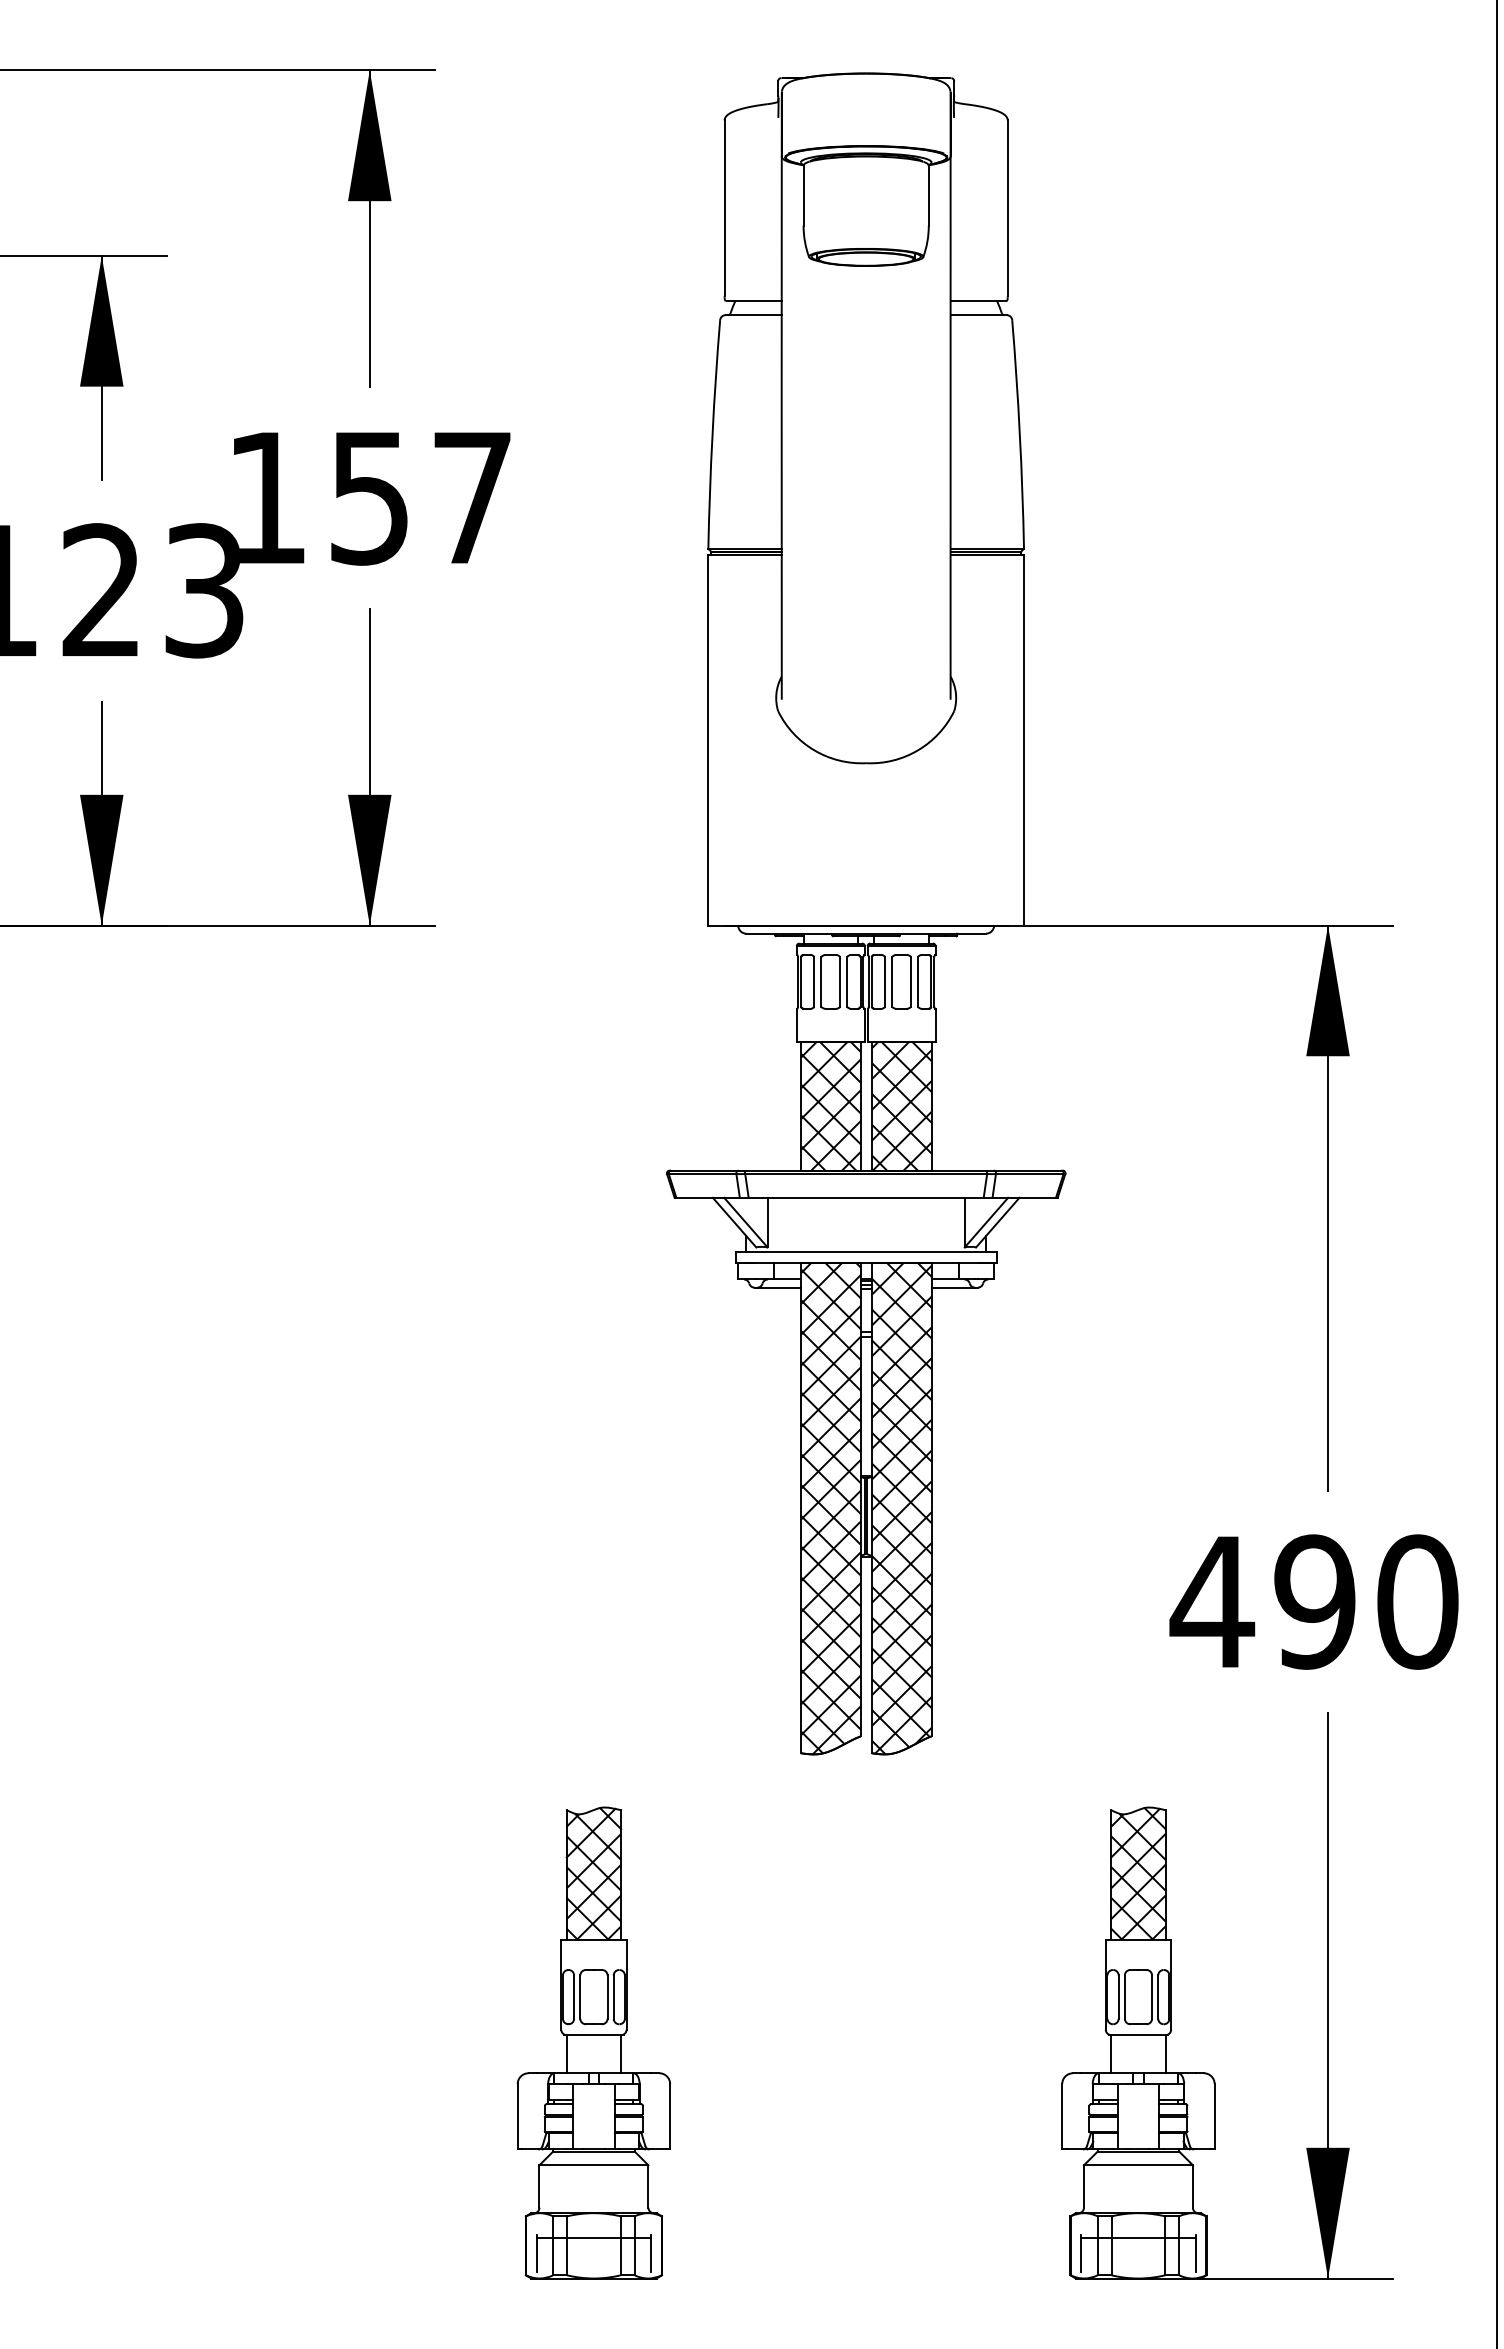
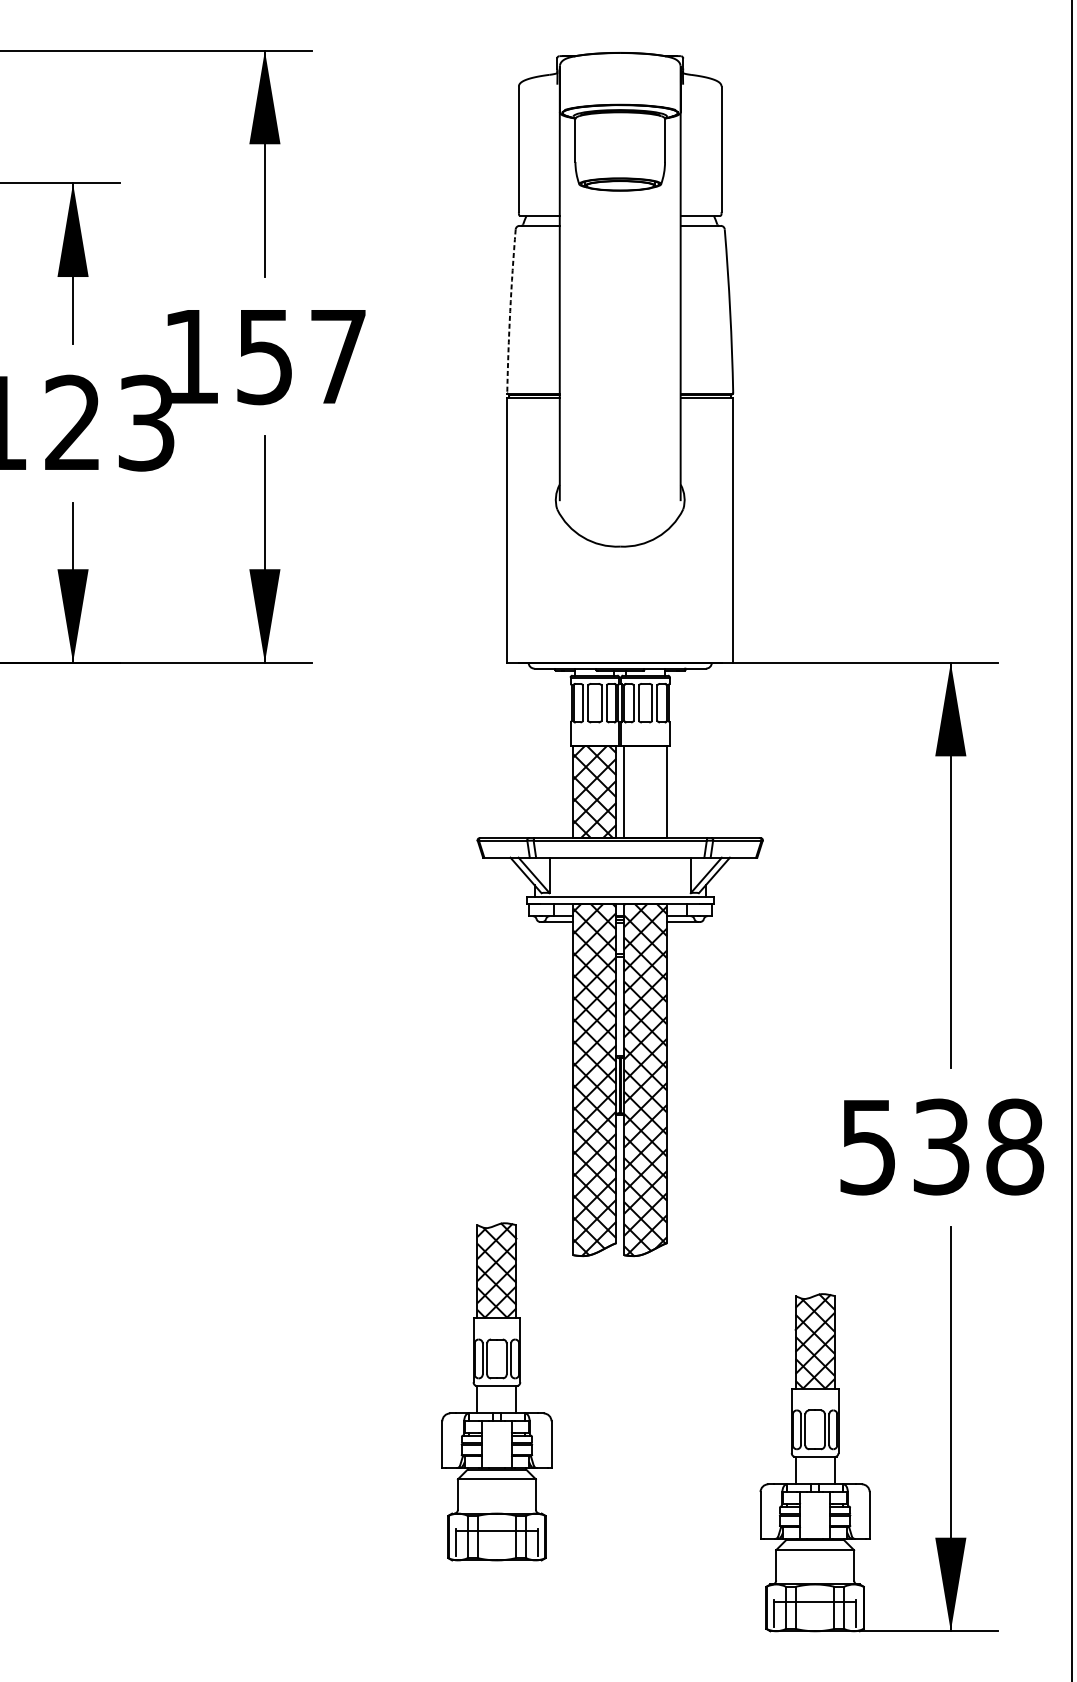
arc: (712, 434) -> (510, 311), solid -> dashed
hatch: (901, 1105) -> (645, 791), removed
text: (1313, 1601) -> (940, 1146), 490 -> 538
part: (593, 2042) -> (496, 1391), moved

